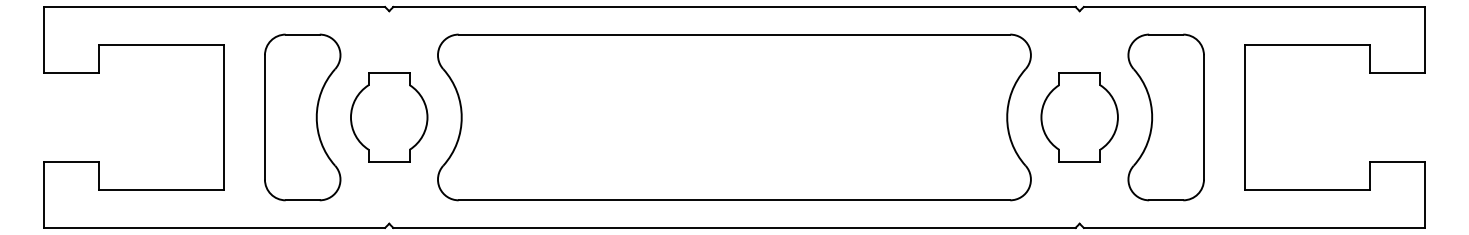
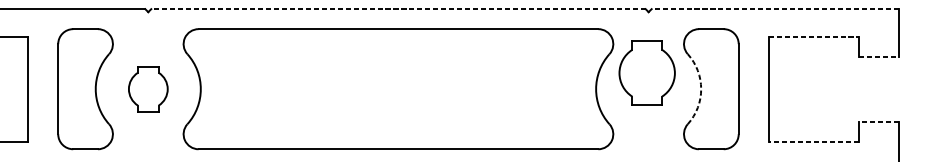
line: (733, 7) -> (397, 9), solid -> dashed
line: (1254, 7) -> (775, 9), solid -> dashed
line: (1308, 44) -> (814, 36), solid -> dashed
line: (1397, 72) -> (878, 56), solid -> dashed
part: (389, 117) -> (148, 89), size x0.7
part: (1079, 117) -> (647, 73), moved
arc: (1152, 117) -> (701, 89), solid -> dashed
line: (1397, 162) -> (878, 121), solid -> dashed
line: (1307, 189) -> (813, 141), solid -> dashed

